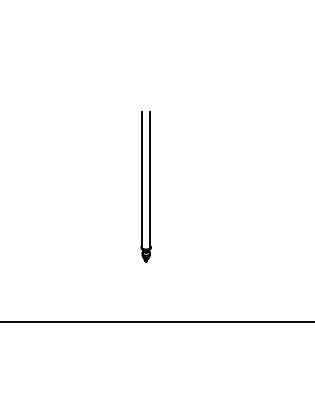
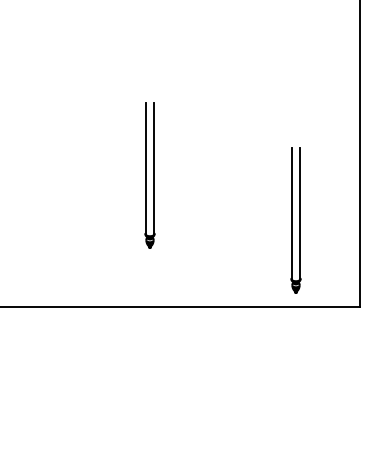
part: (296, 233) -> (295, 220), added

